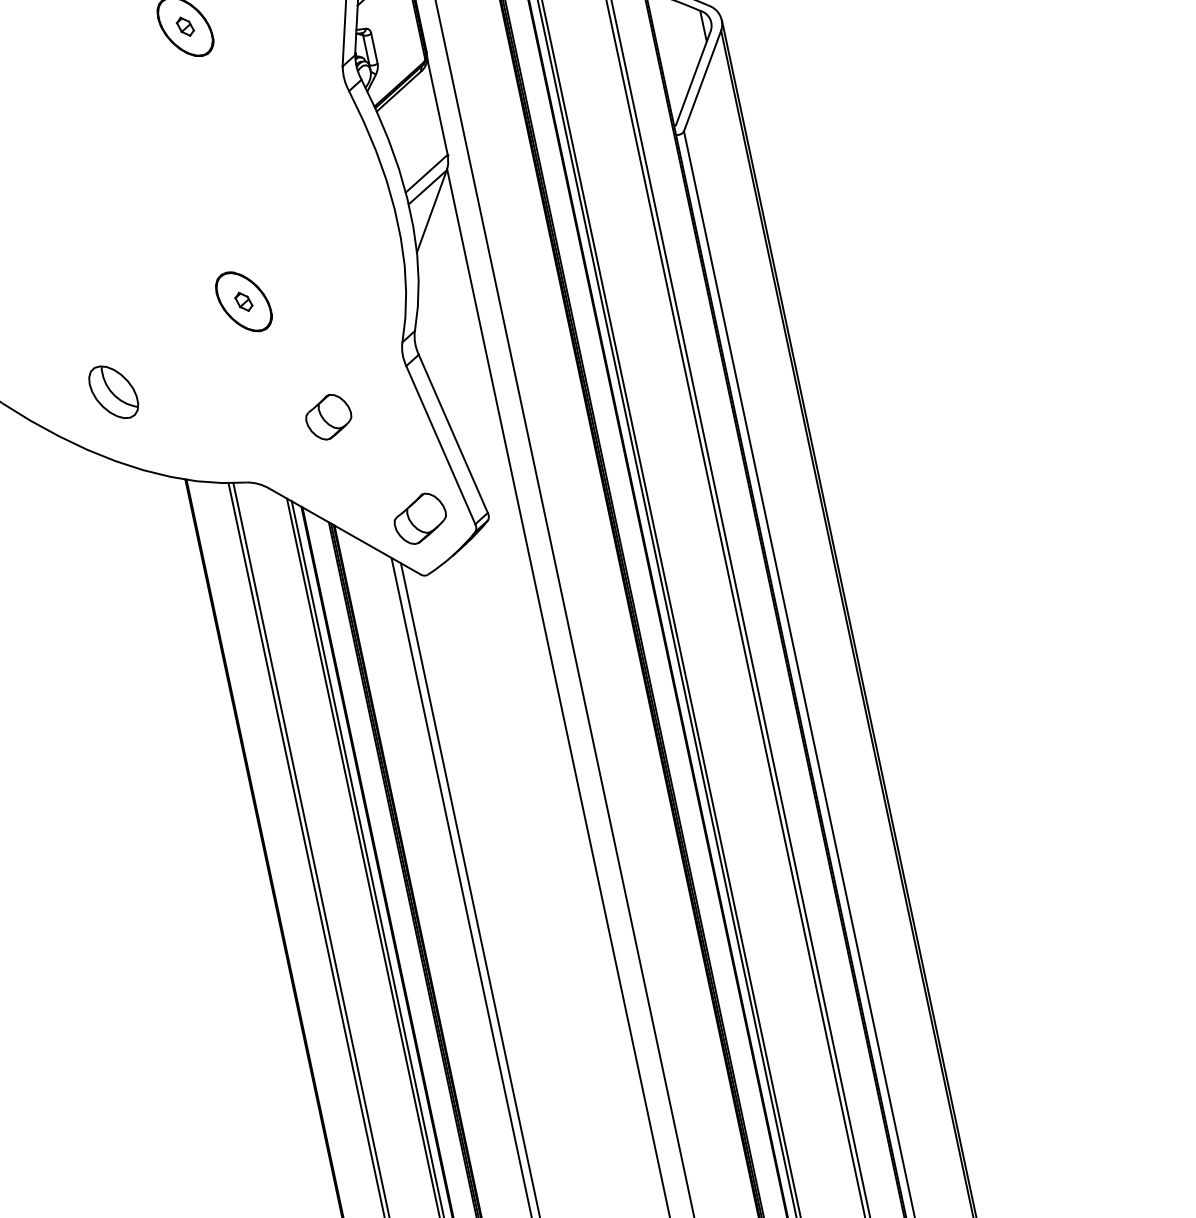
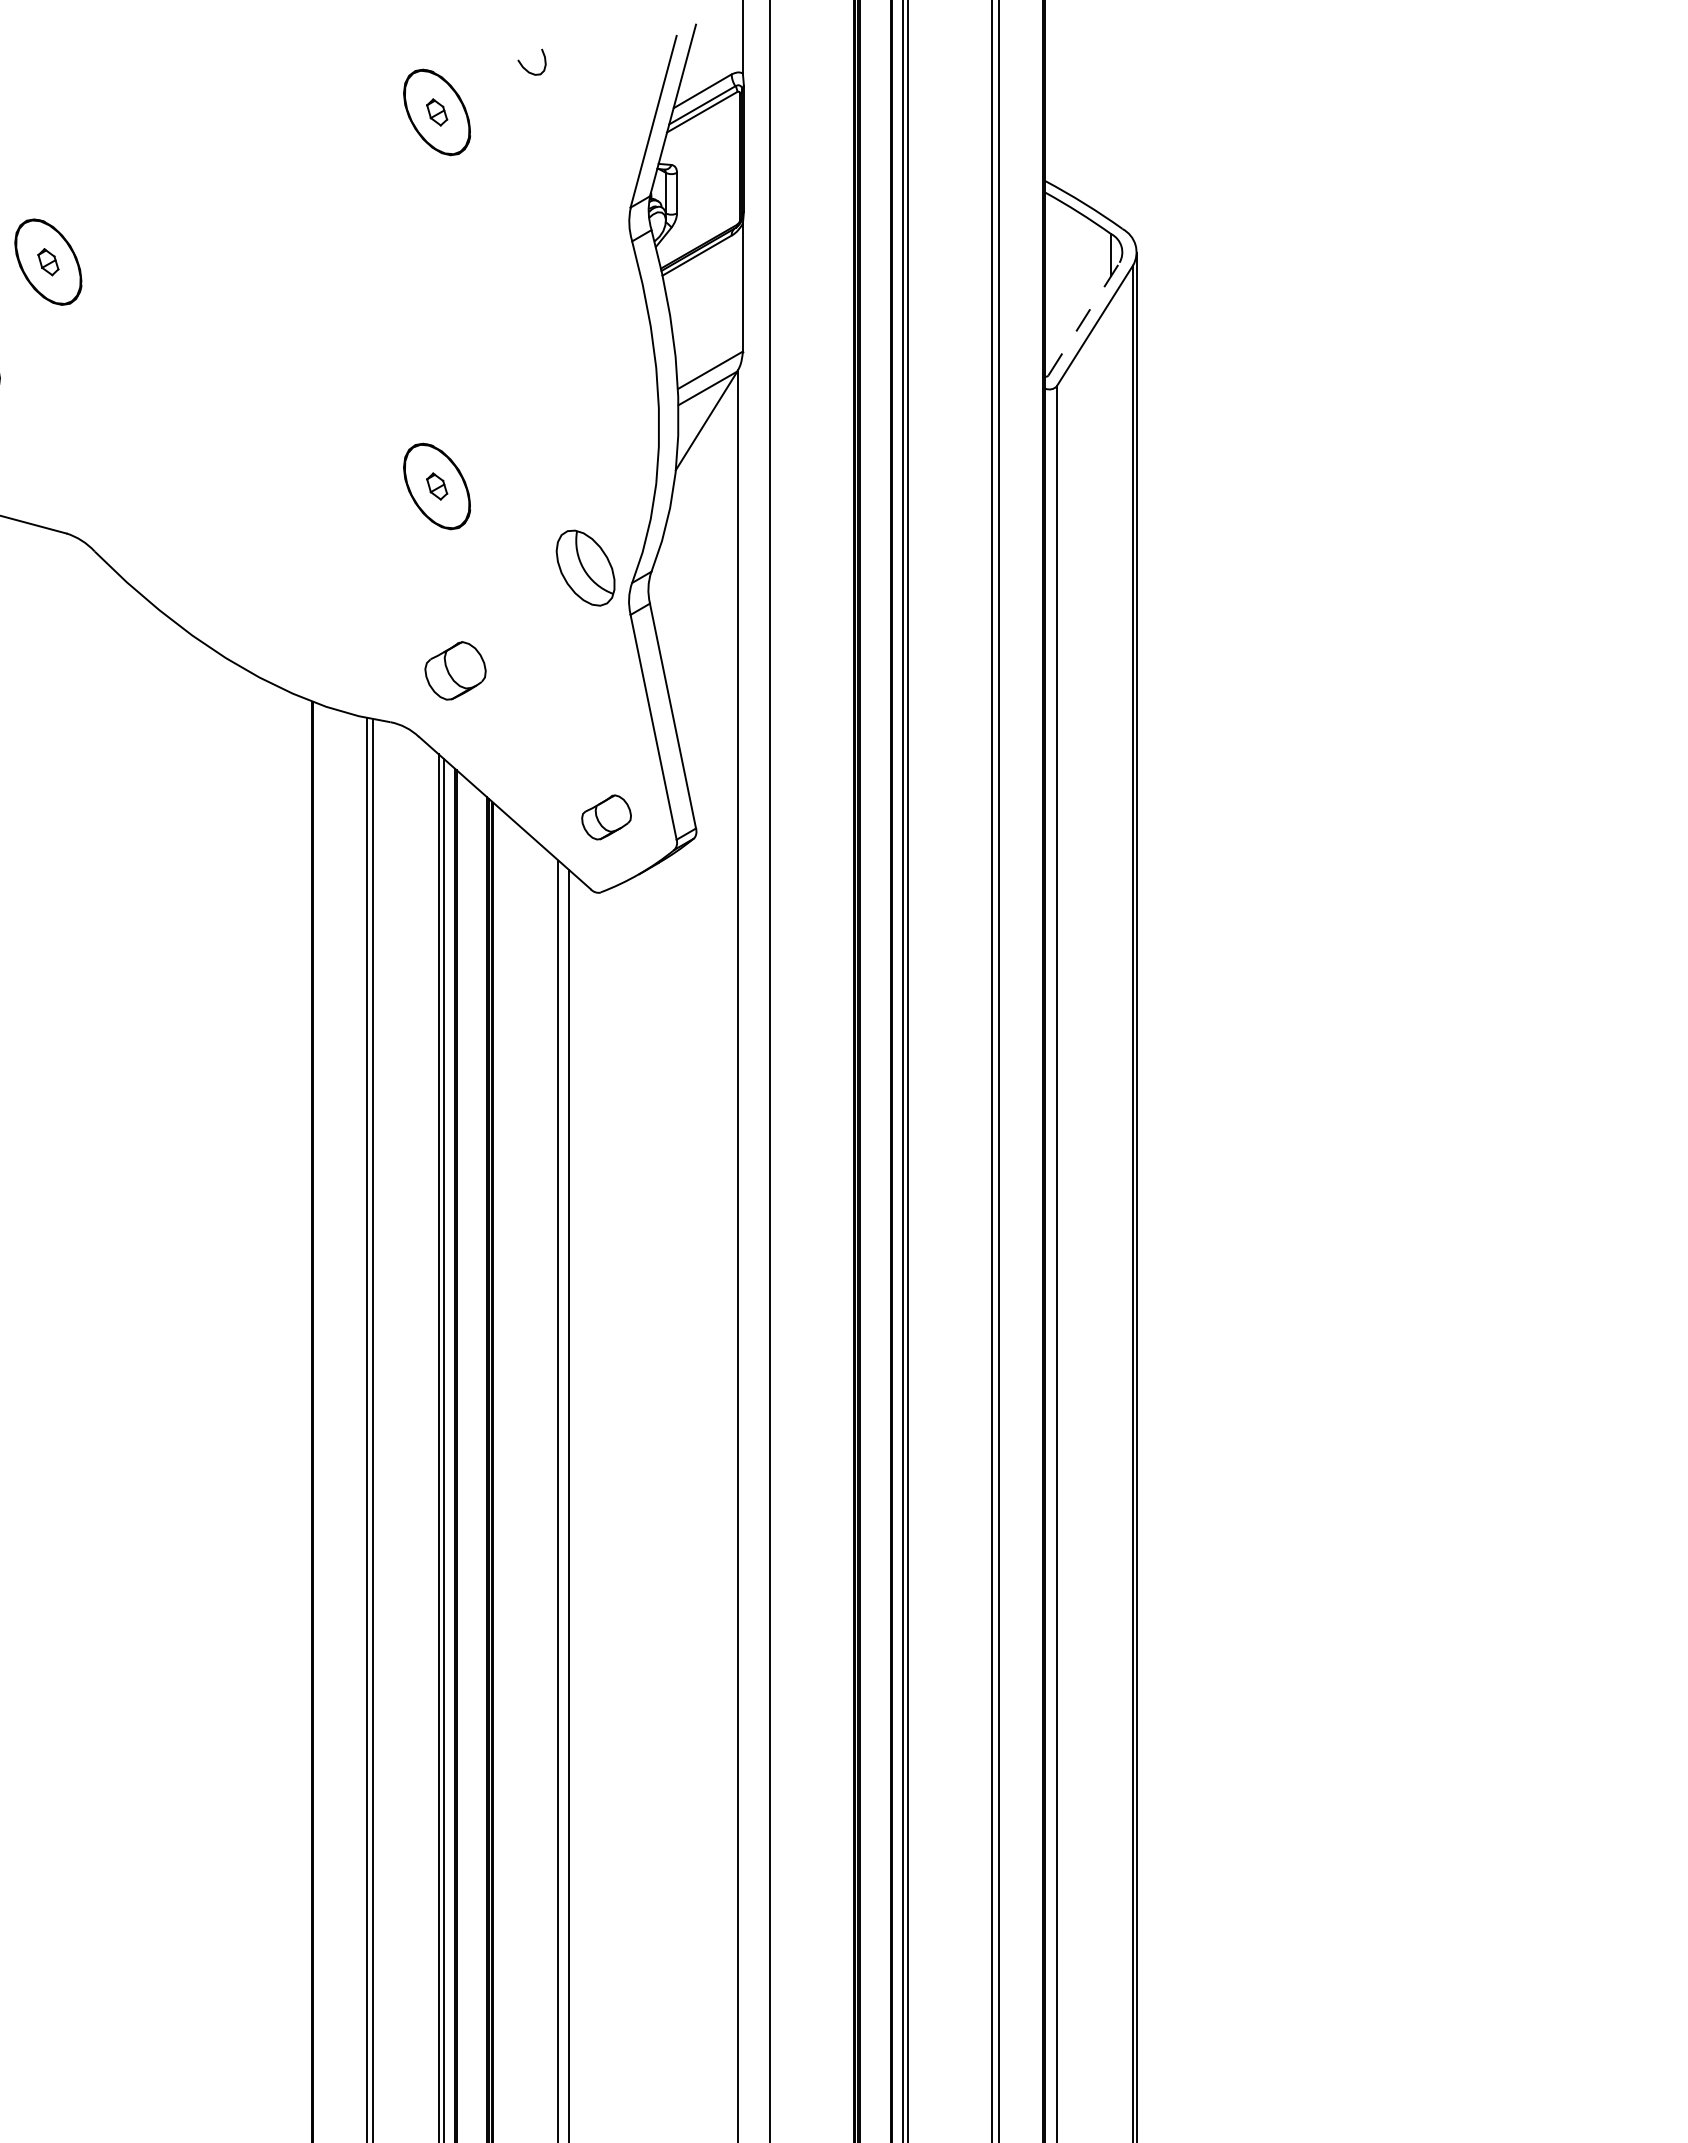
line: (693, 78) -> (1083, 319), solid -> dashed
part: (113, 391) -> (585, 567), moved
part: (328, 416) -> (455, 670), moved
part: (420, 518) -> (606, 817), size x0.7

